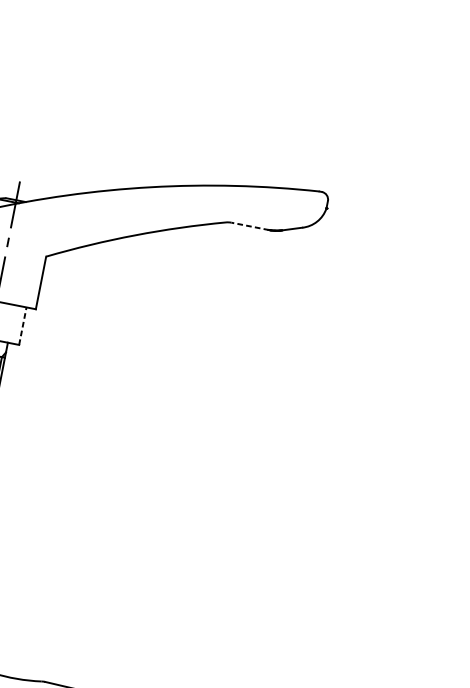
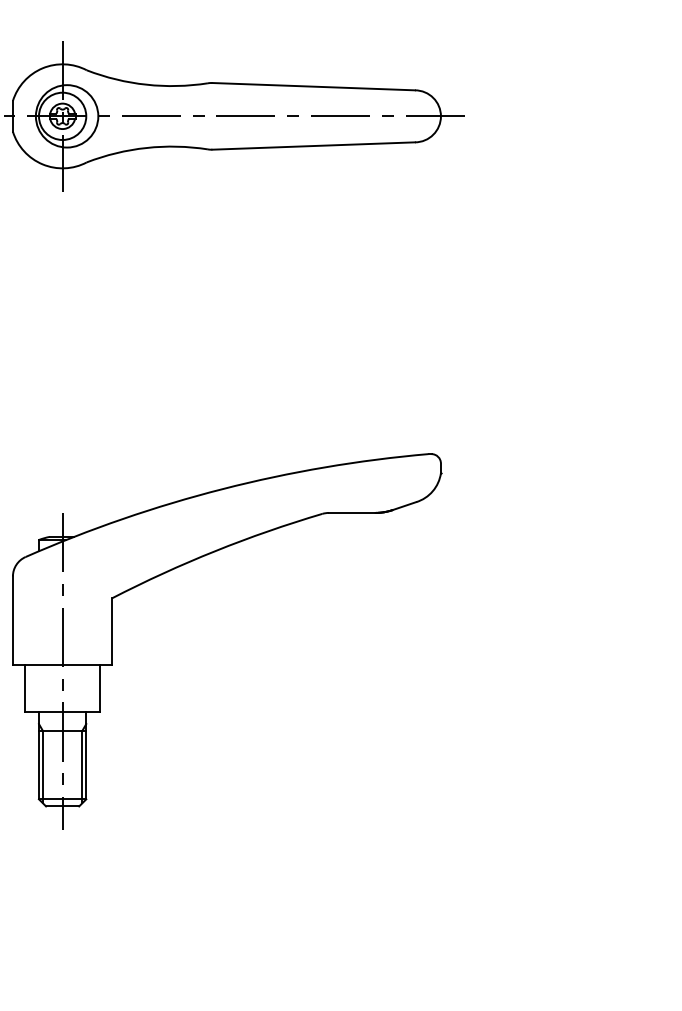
line: (250, 226) -> (352, 512), dashed -> solid
line: (22, 326) -> (100, 688), dashed -> solid

